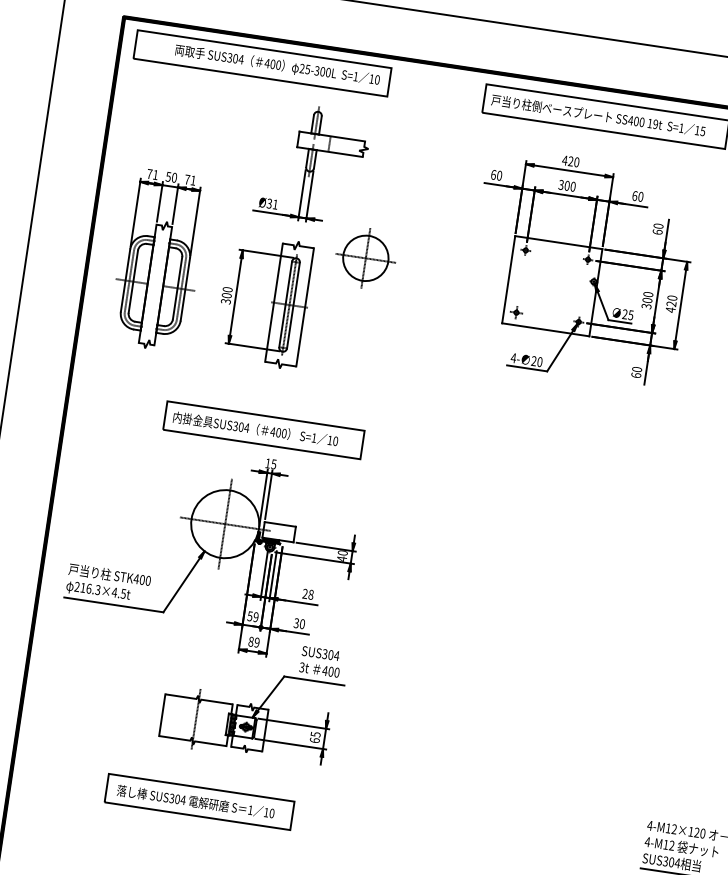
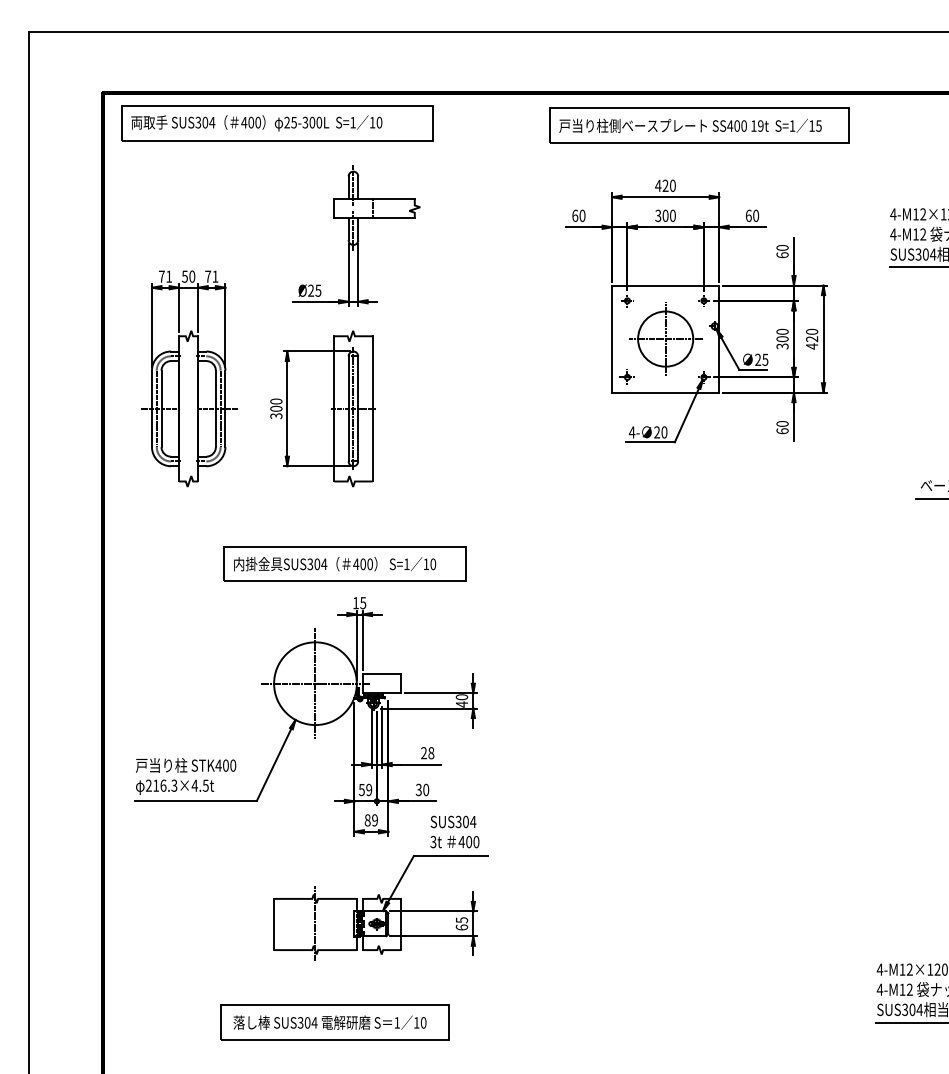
text: (277, 65) -> (256, 123), moved
text: (272, 203) -> (314, 290), Ø31 -> Ø25
part: (365, 257) -> (665, 338), moved

